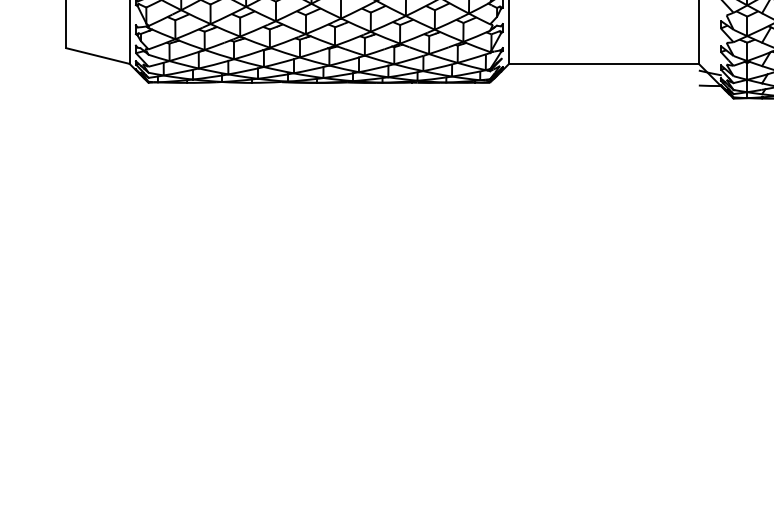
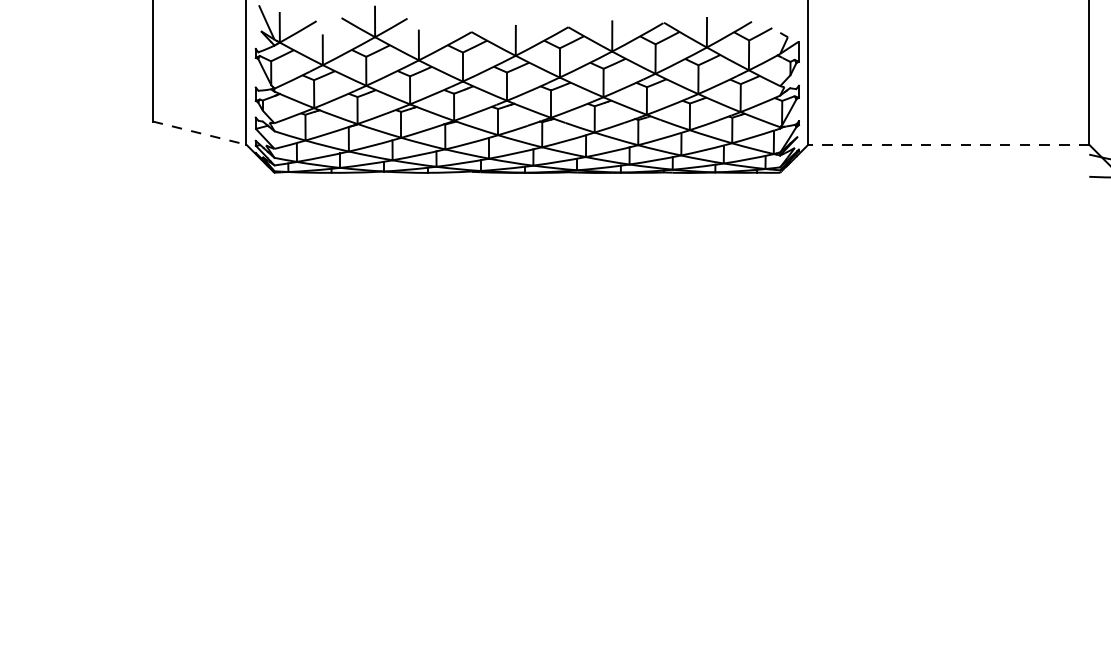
line: (98, 56) -> (200, 133), solid -> dashed
line: (603, 63) -> (948, 144), solid -> dashed

